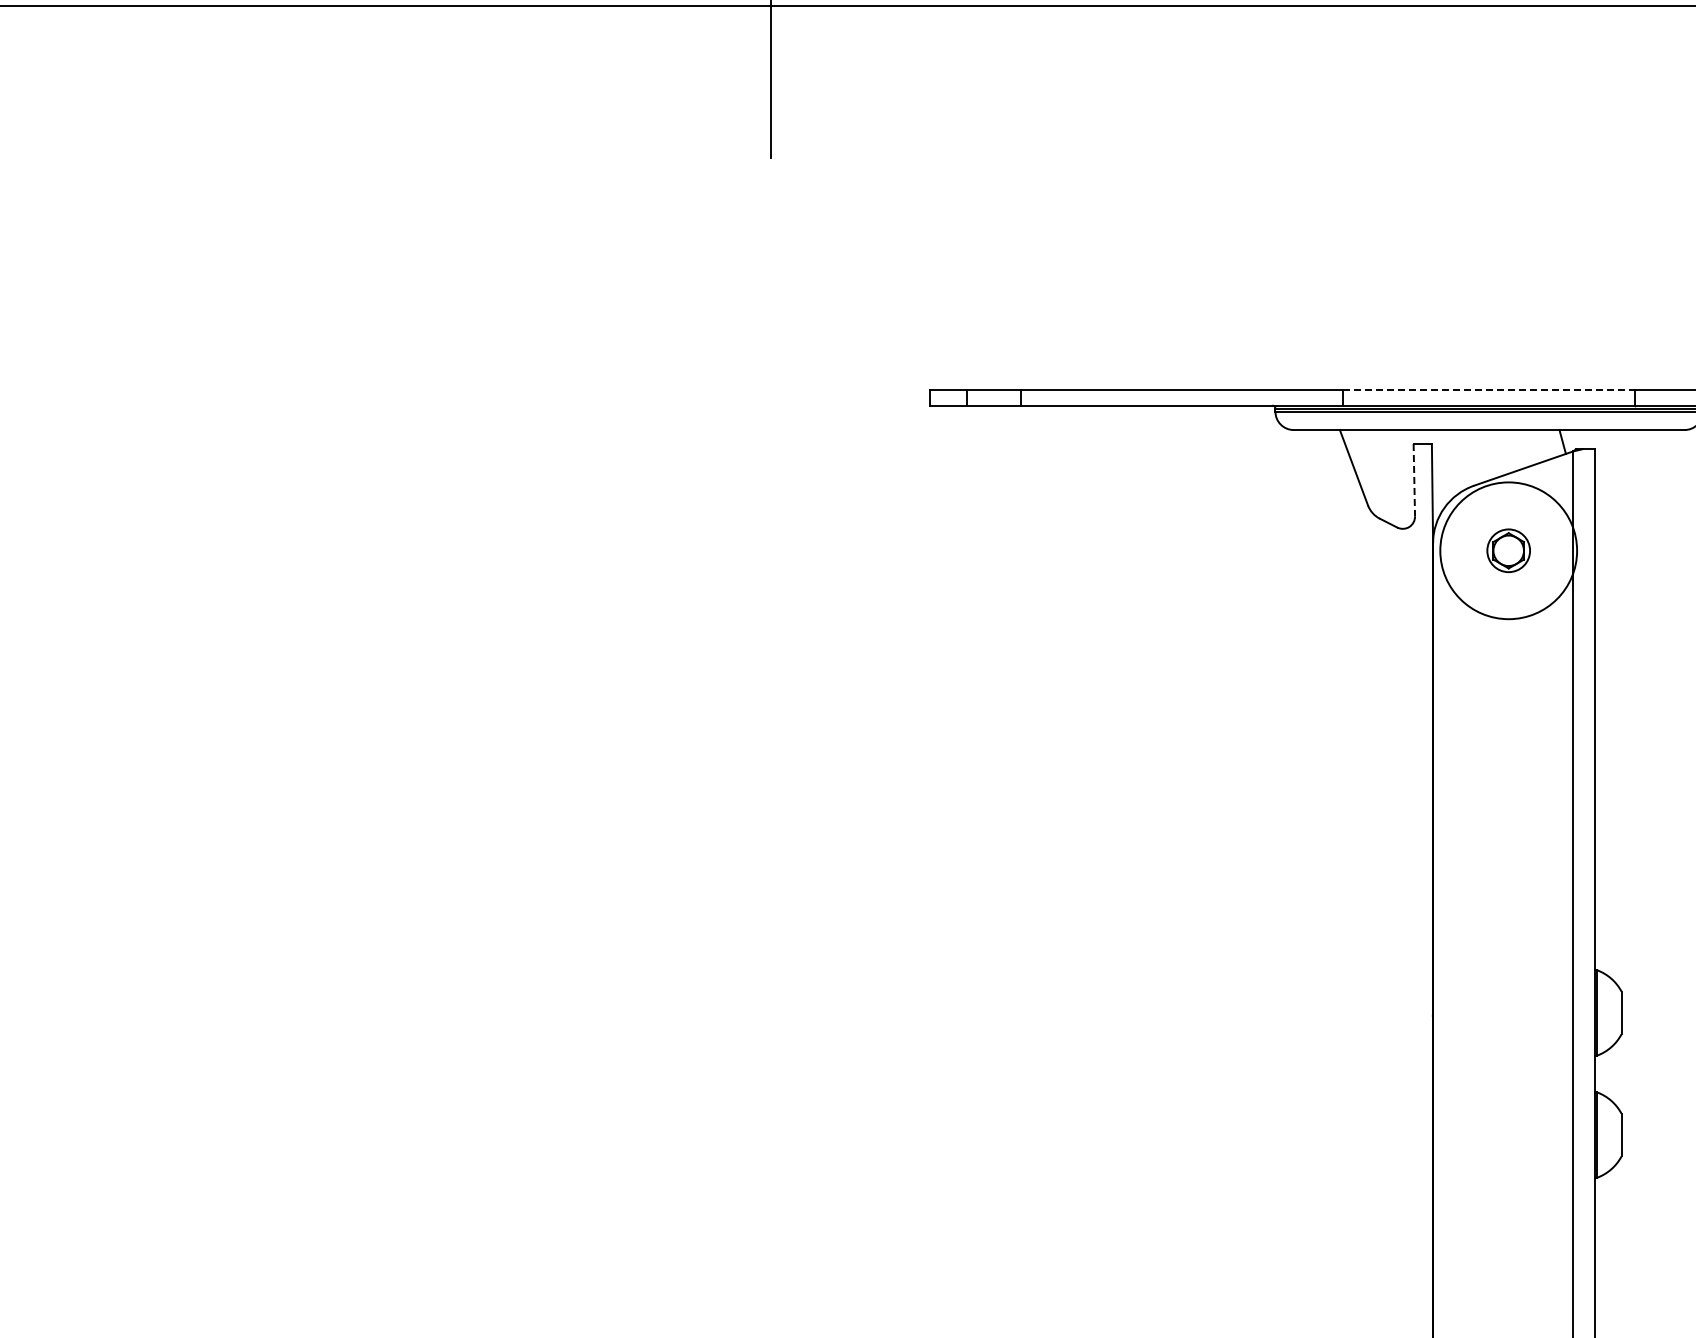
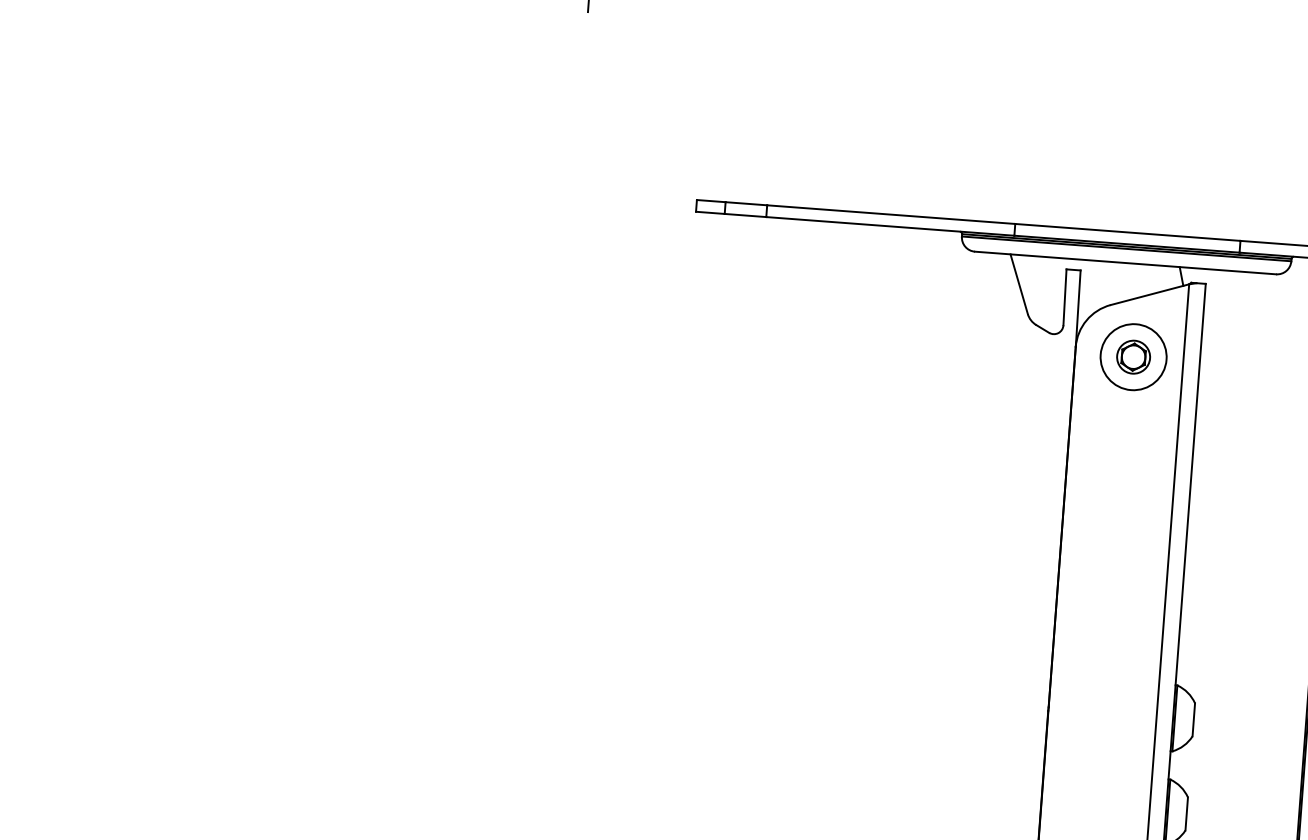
line: (1489, 390) -> (1128, 232), dashed -> solid
line: (1414, 480) -> (1065, 297), dashed -> solid
circle: (1508, 550) -> (1133, 356), size x0.62

